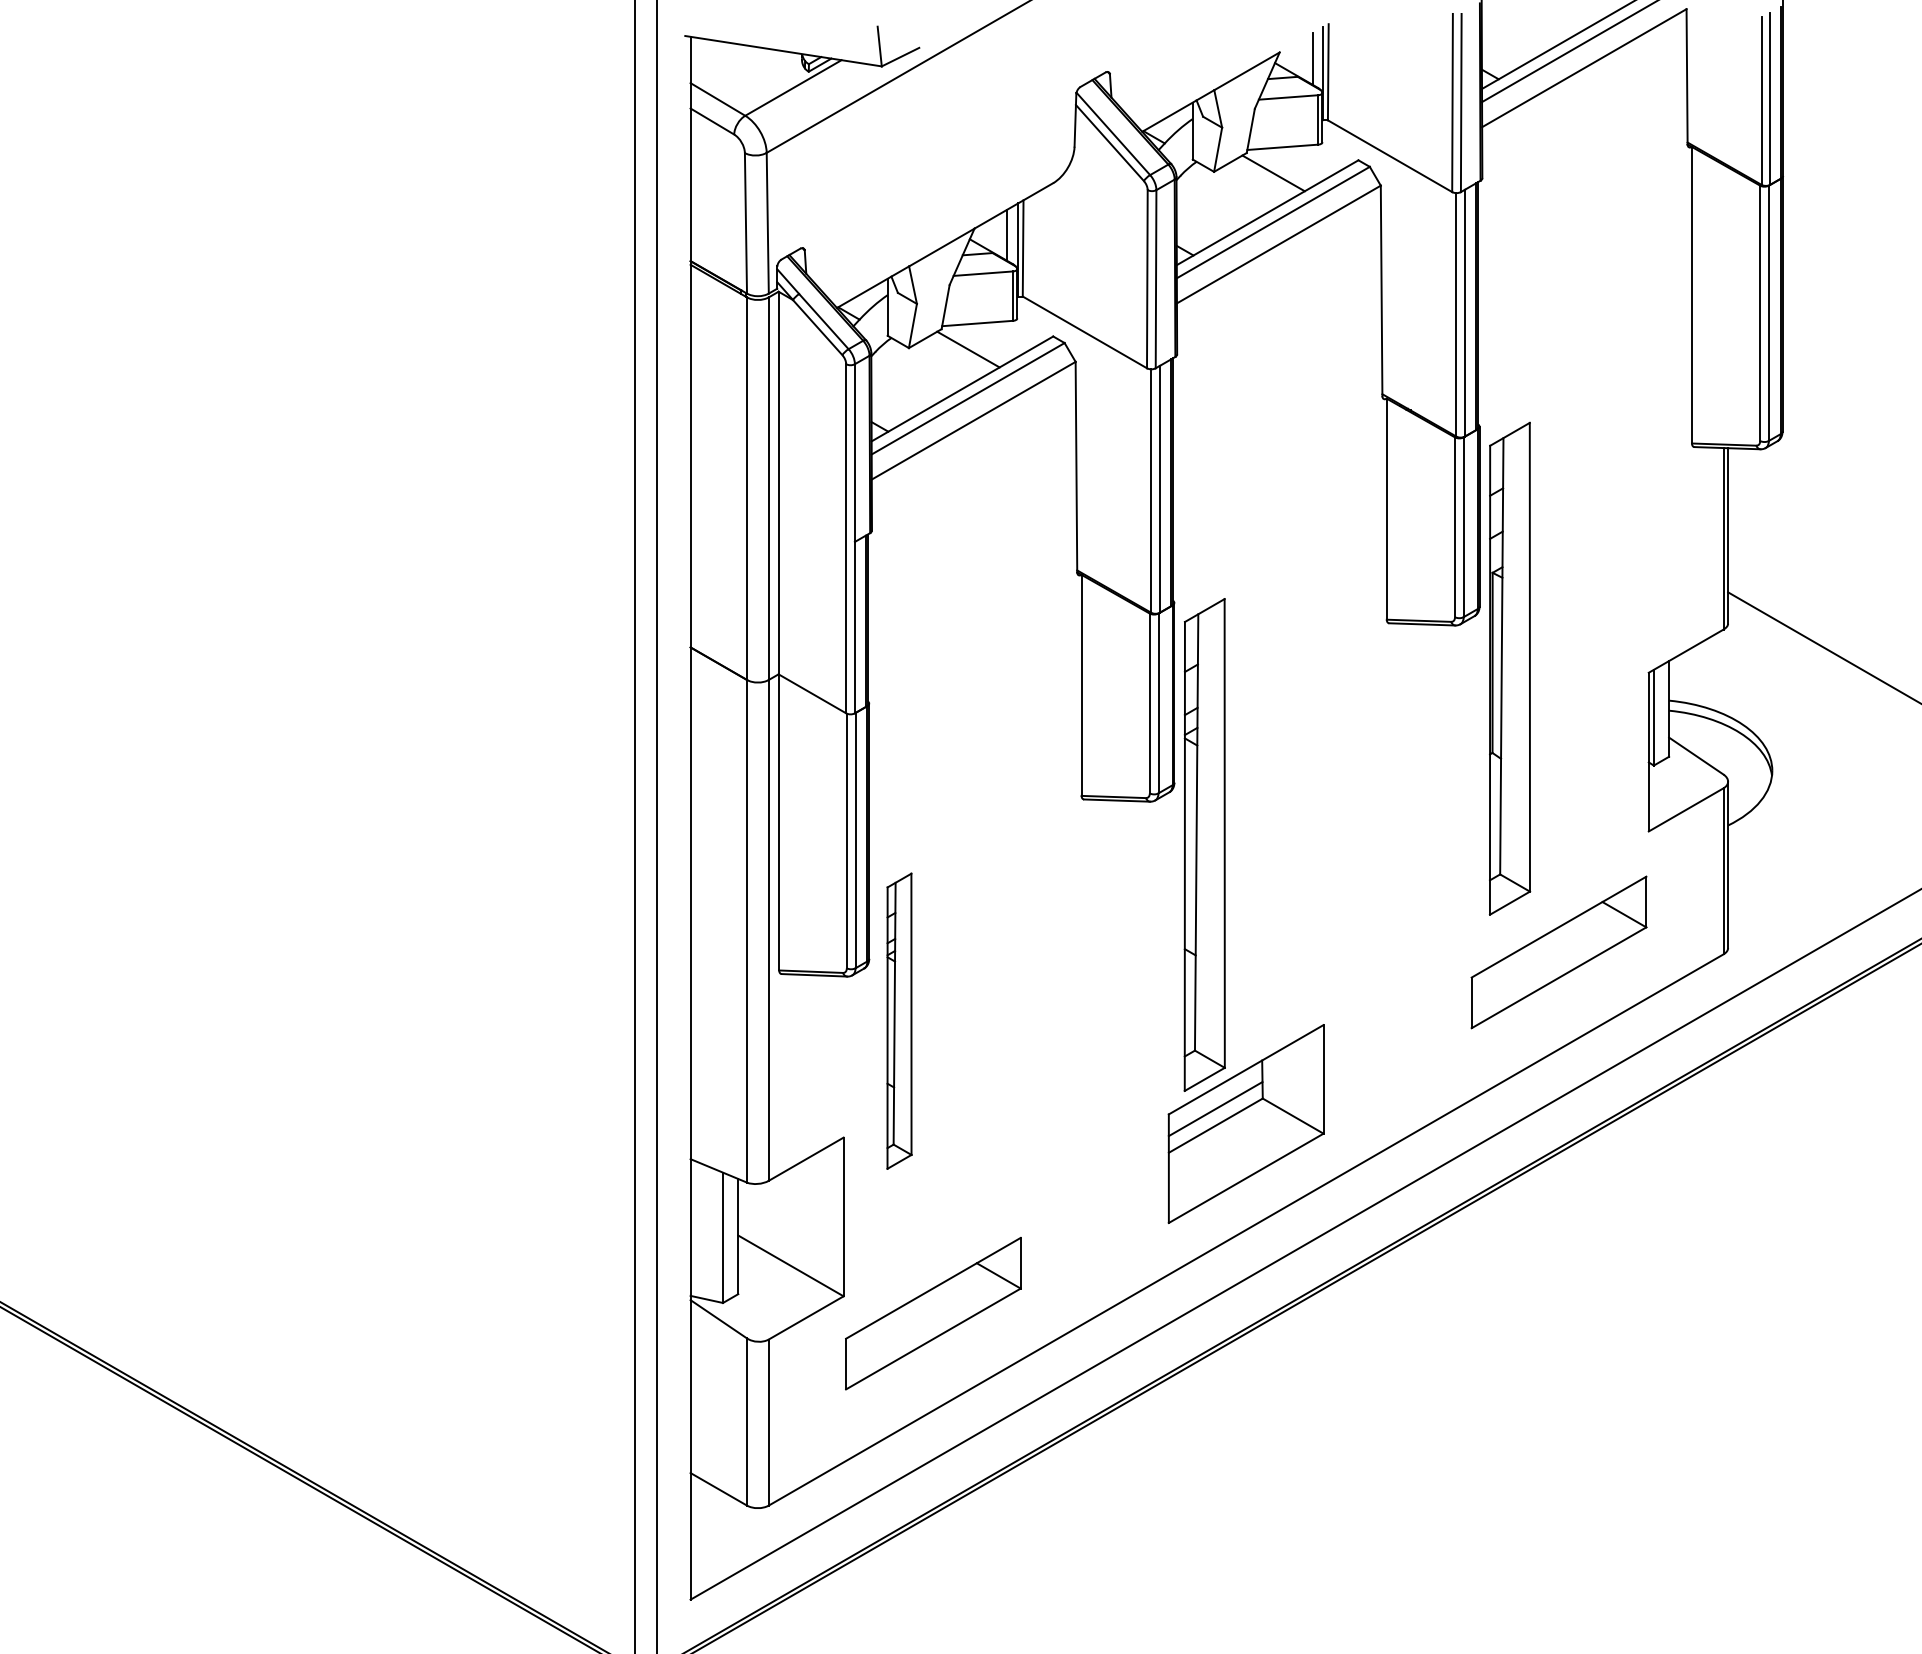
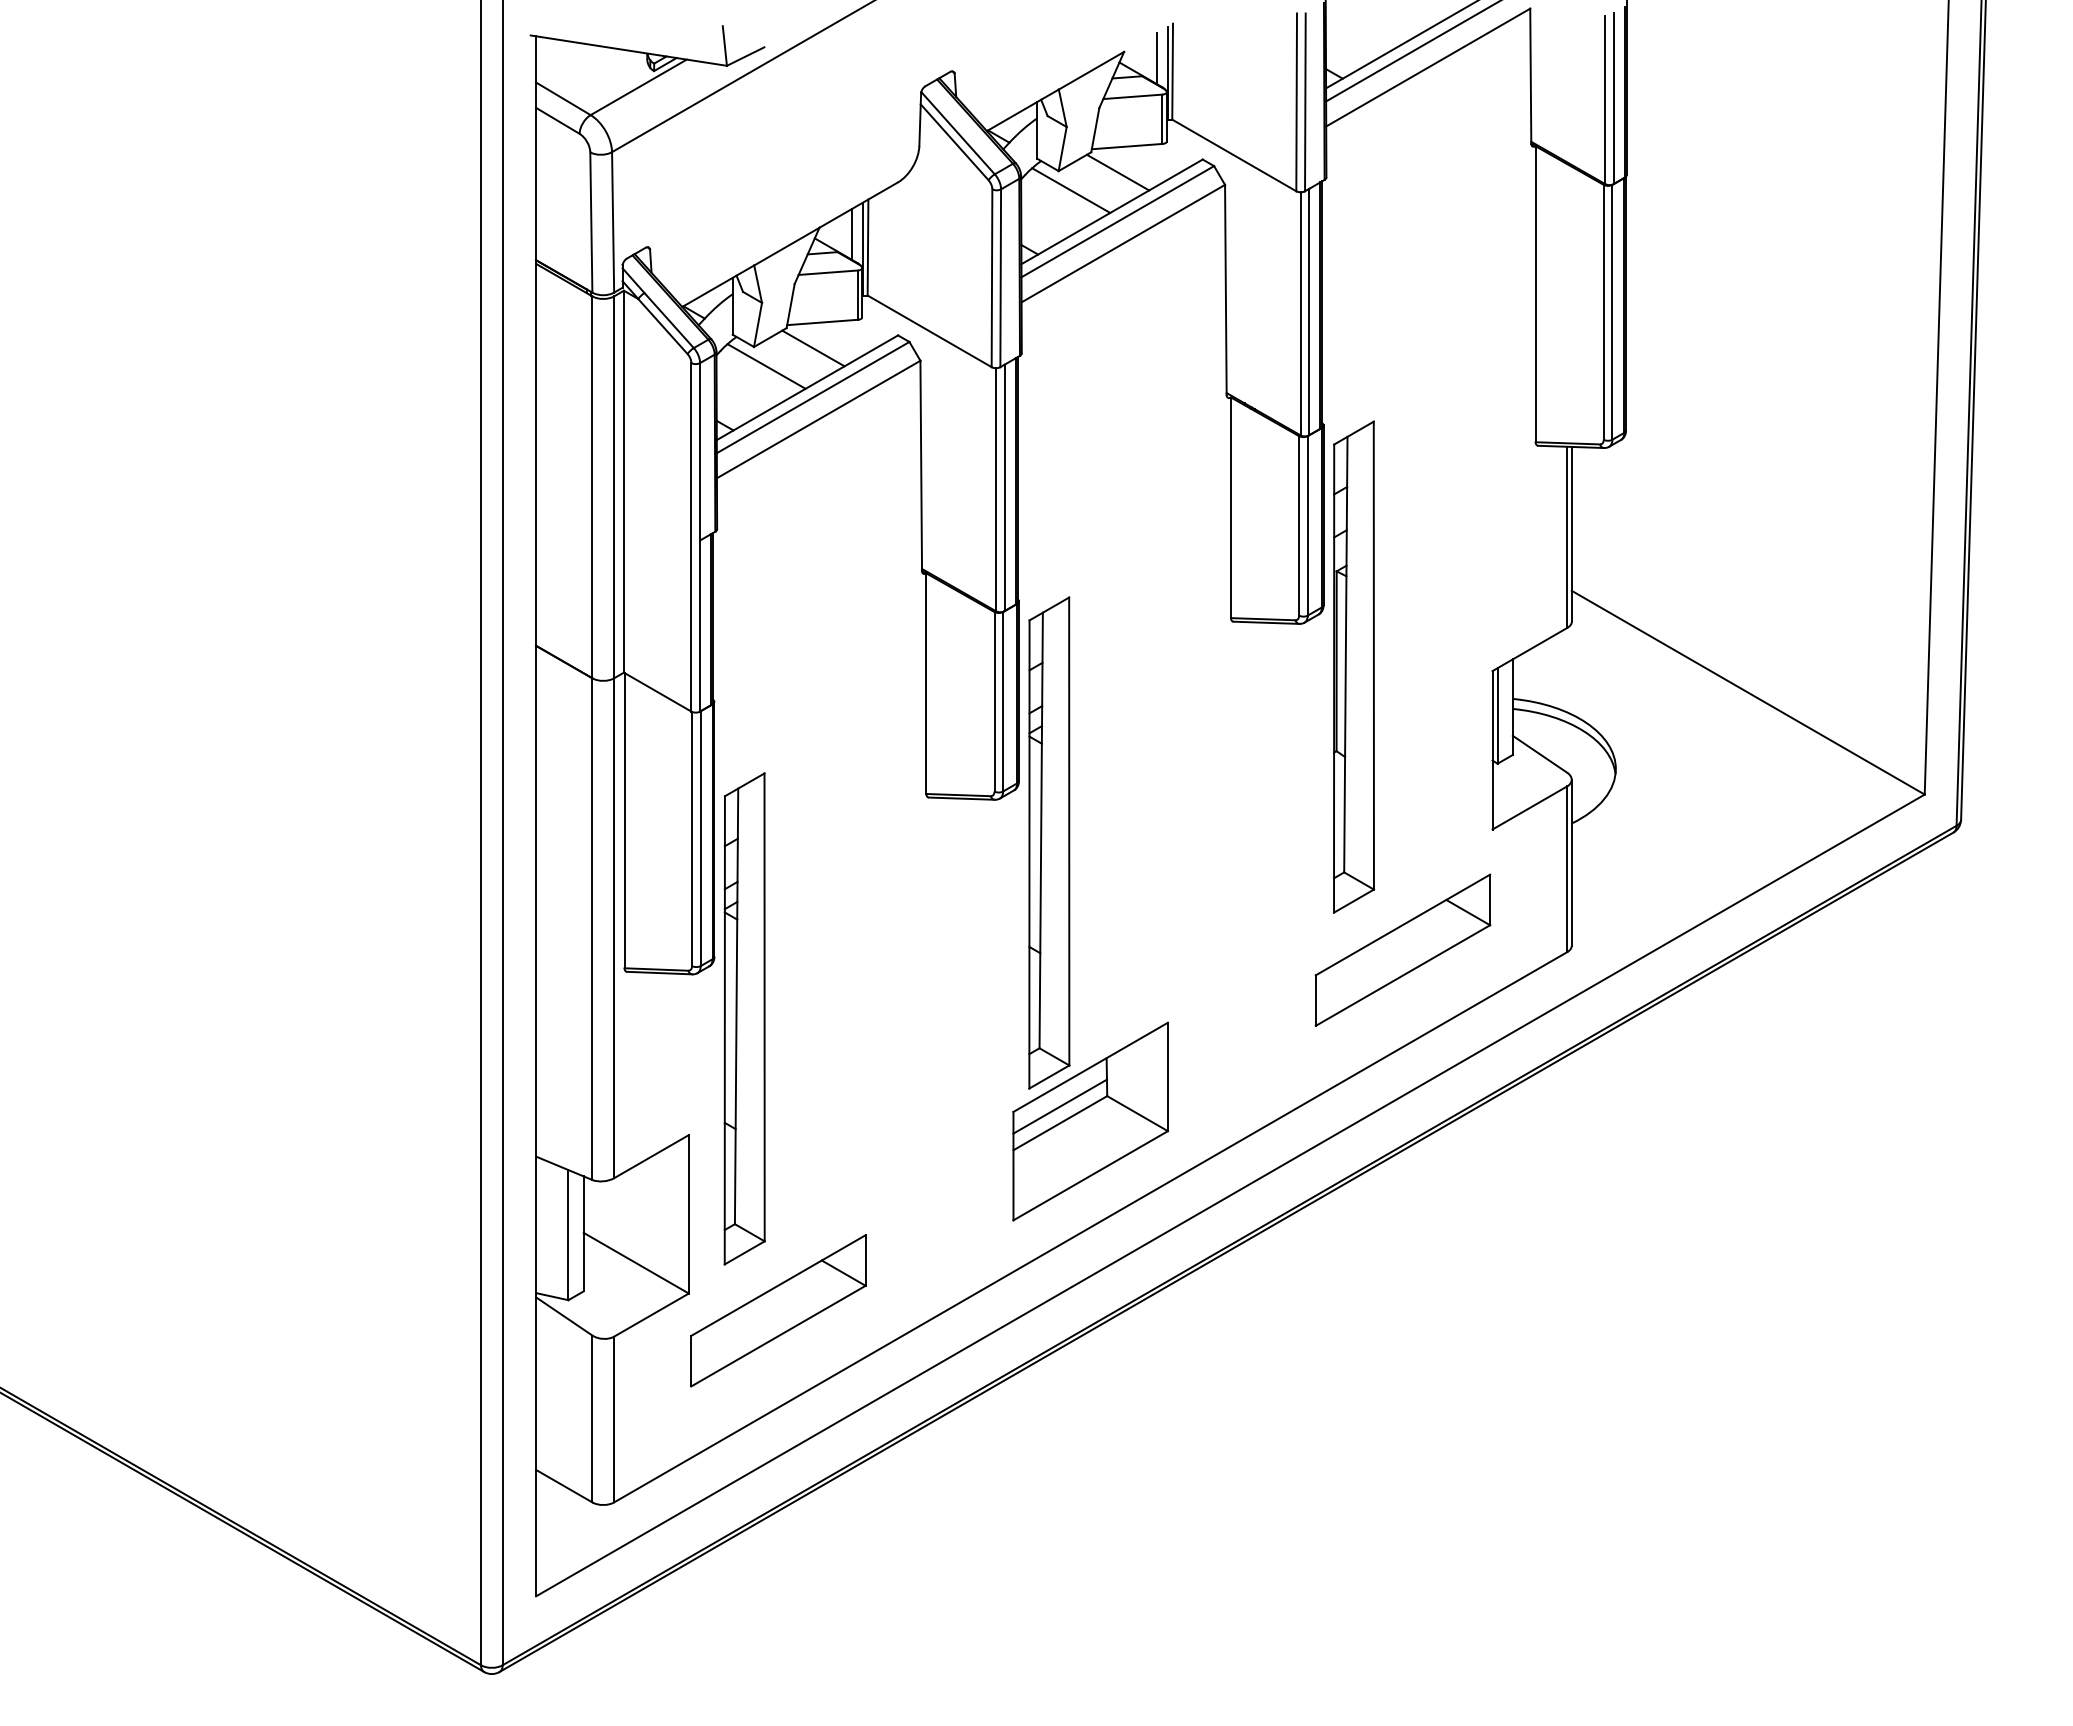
line: (1226, 191) -> (1071, 190), added
line: (921, 367) -> (766, 366), added
part: (899, 1020) -> (744, 1018), size x1.67

